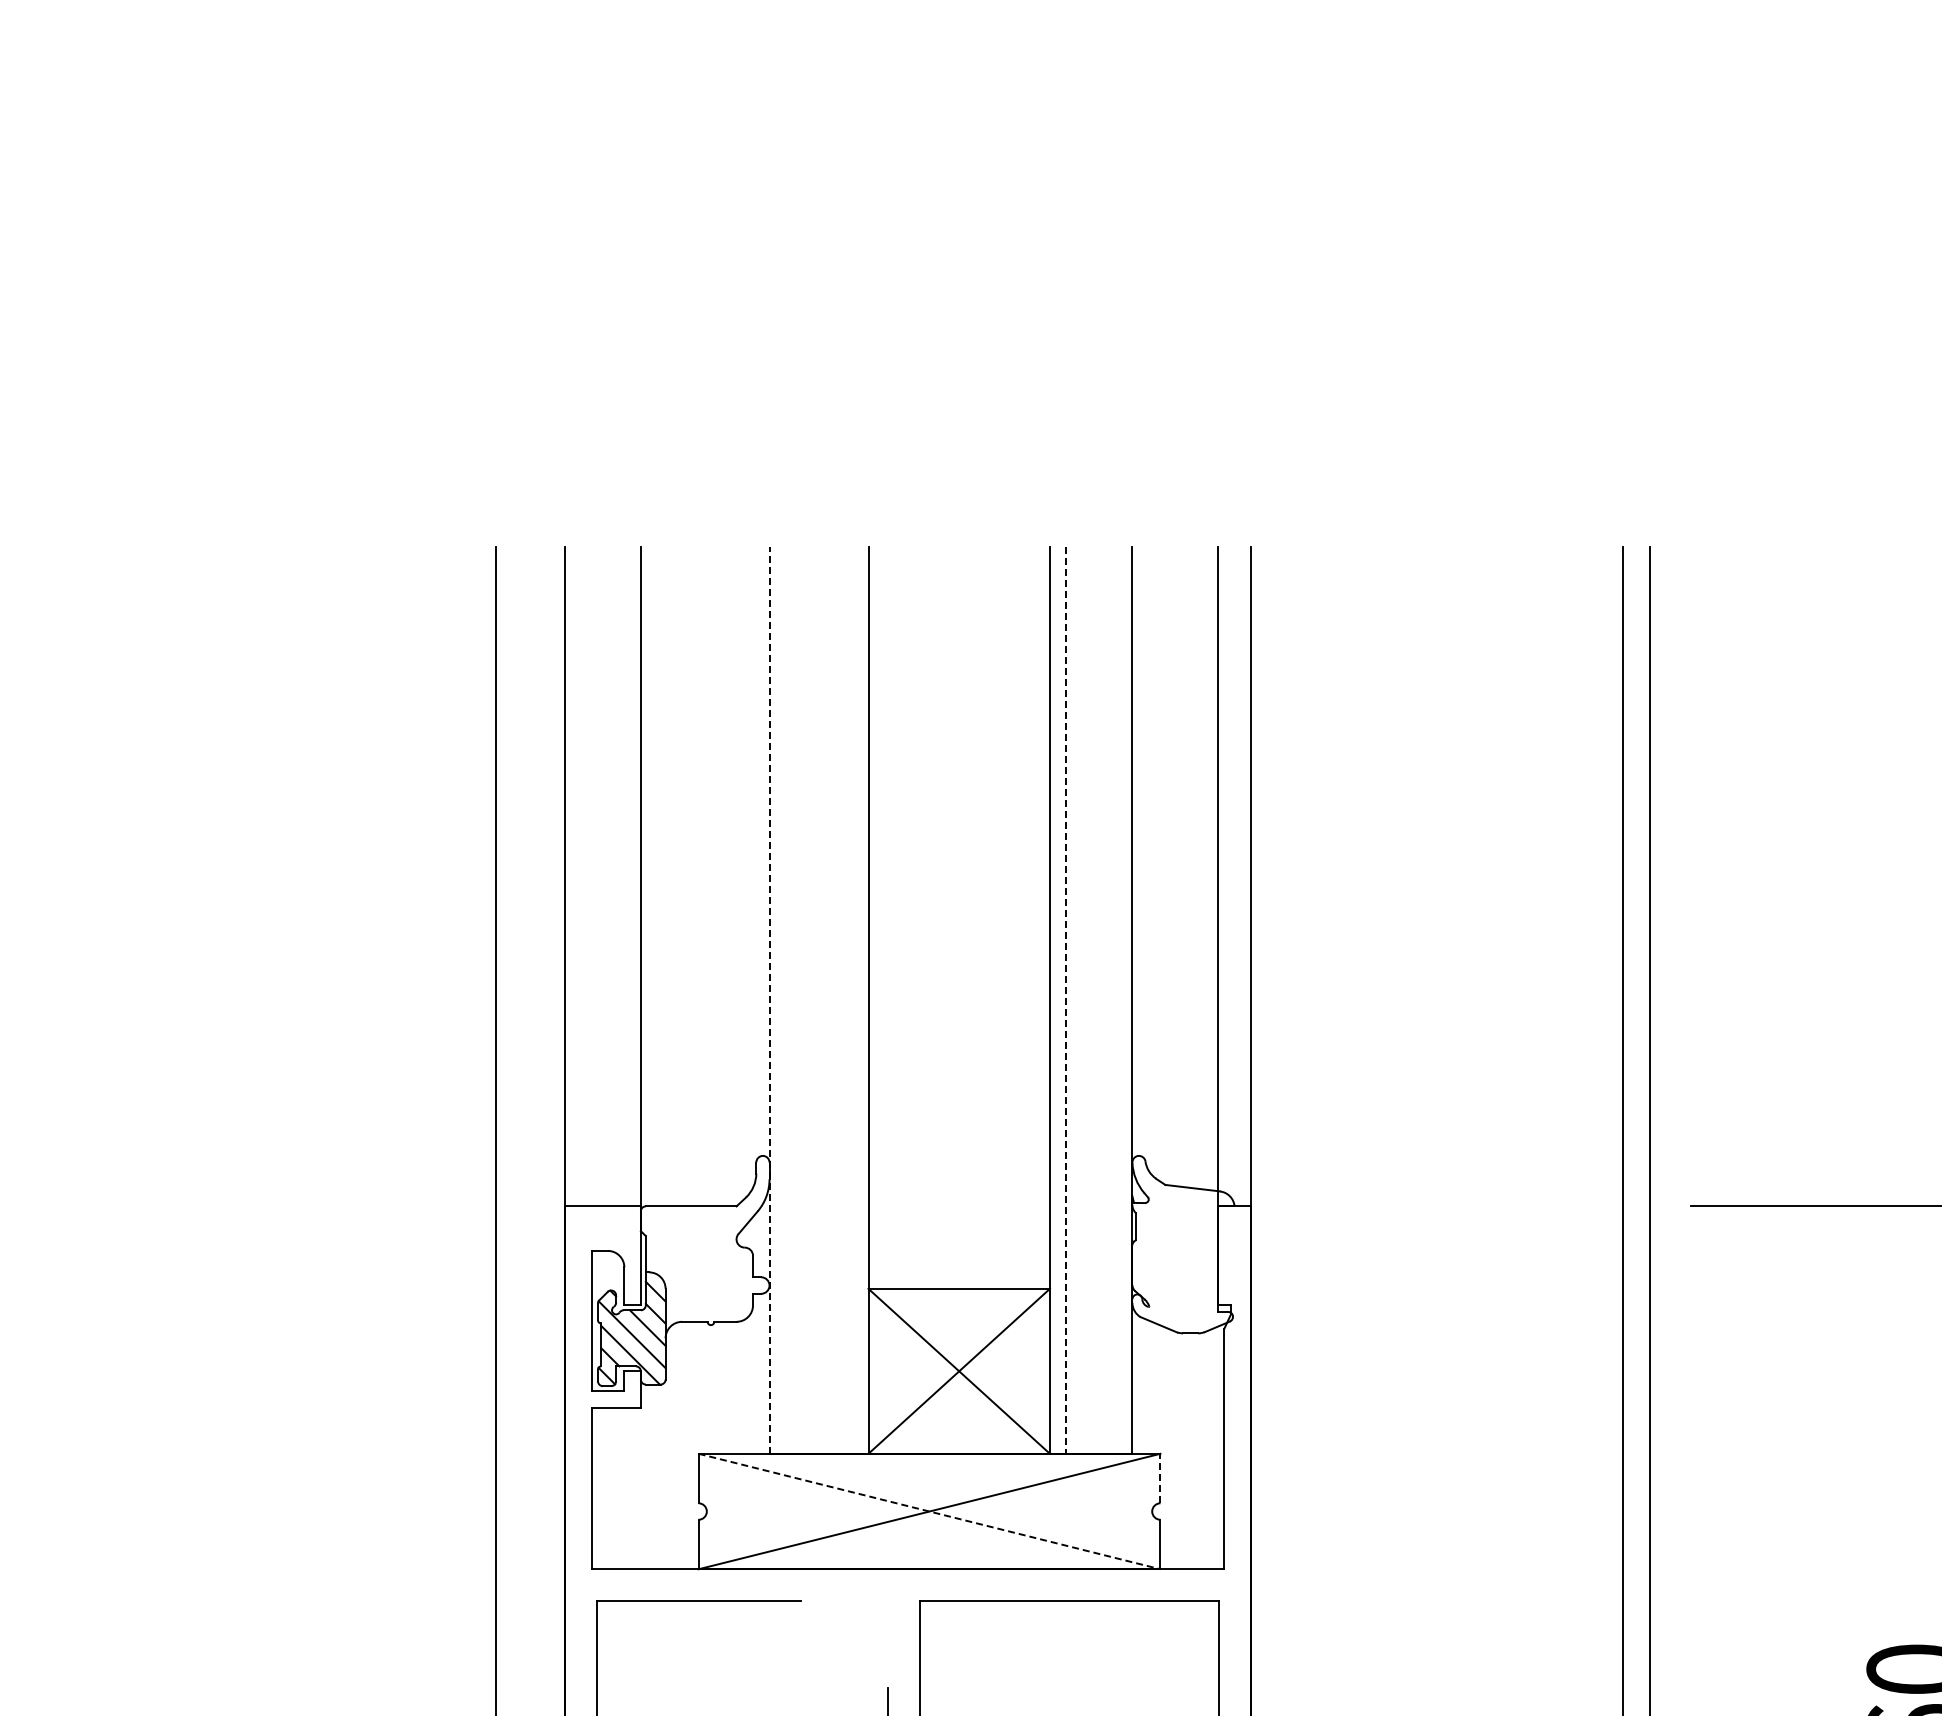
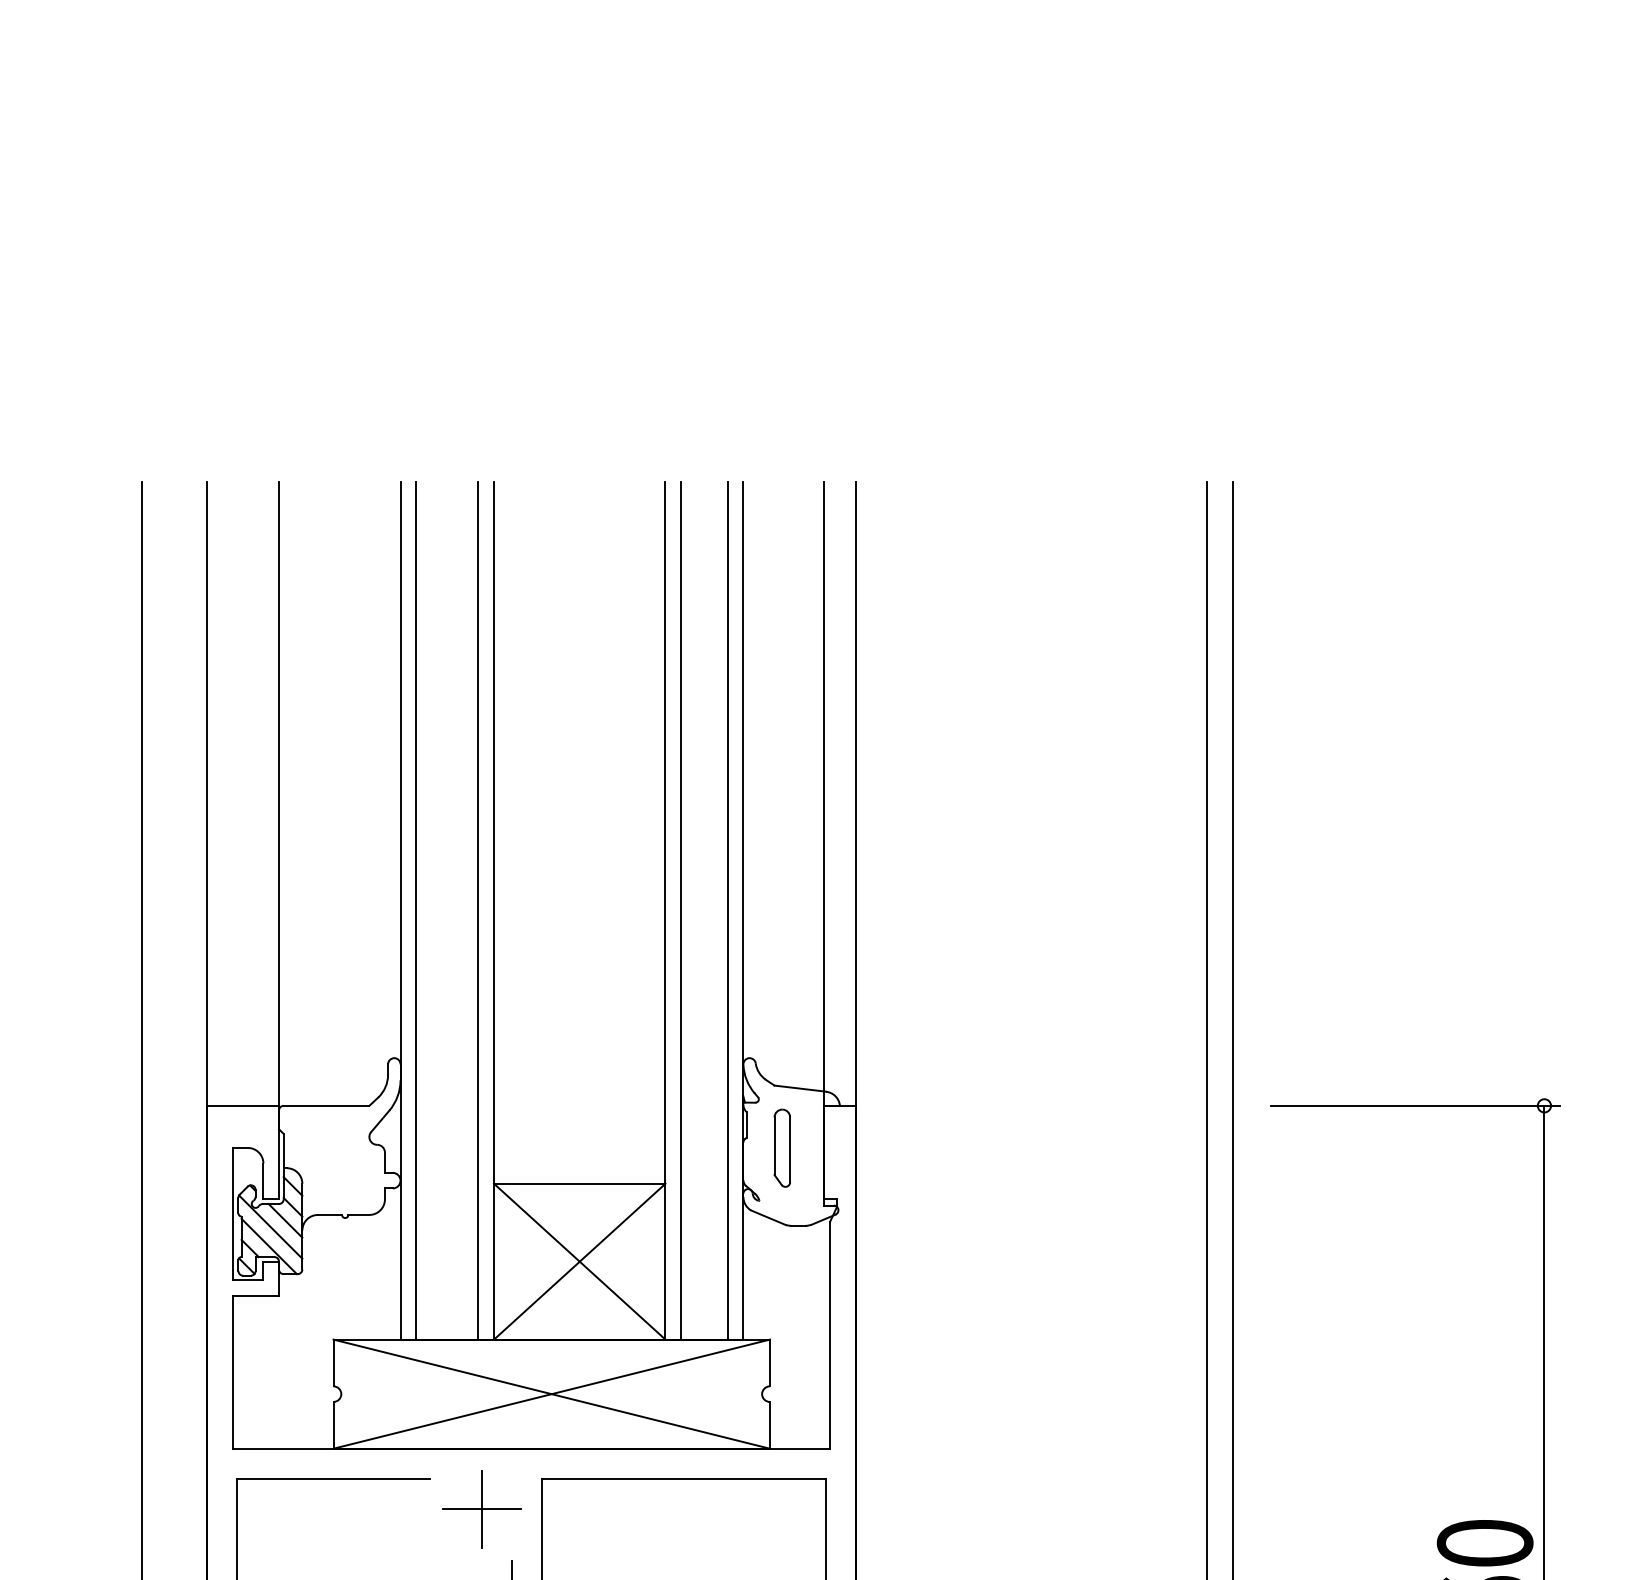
line: (786, 999) -> (416, 910), added
line: (852, 999) -> (478, 910), added
line: (1115, 999) -> (727, 910), added
line: (769, 1000) -> (400, 911), dashed -> solid
line: (1066, 1000) -> (681, 911), dashed -> solid
part: (1173, 1250) -> (782, 1147), added
line: (1160, 1478) -> (769, 1362), dashed -> solid
line: (930, 1511) -> (552, 1394), dashed -> solid
part: (855, 1633) -> (481, 1509), added

